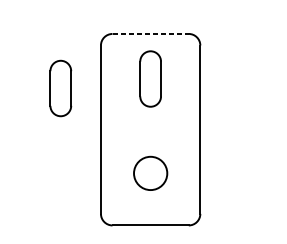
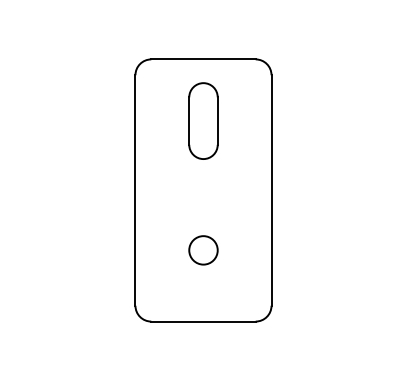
line: (150, 34) -> (203, 59), dashed -> solid
part: (60, 88) -> (80, 133), removed
circle: (150, 173) -> (203, 250), size x0.62

